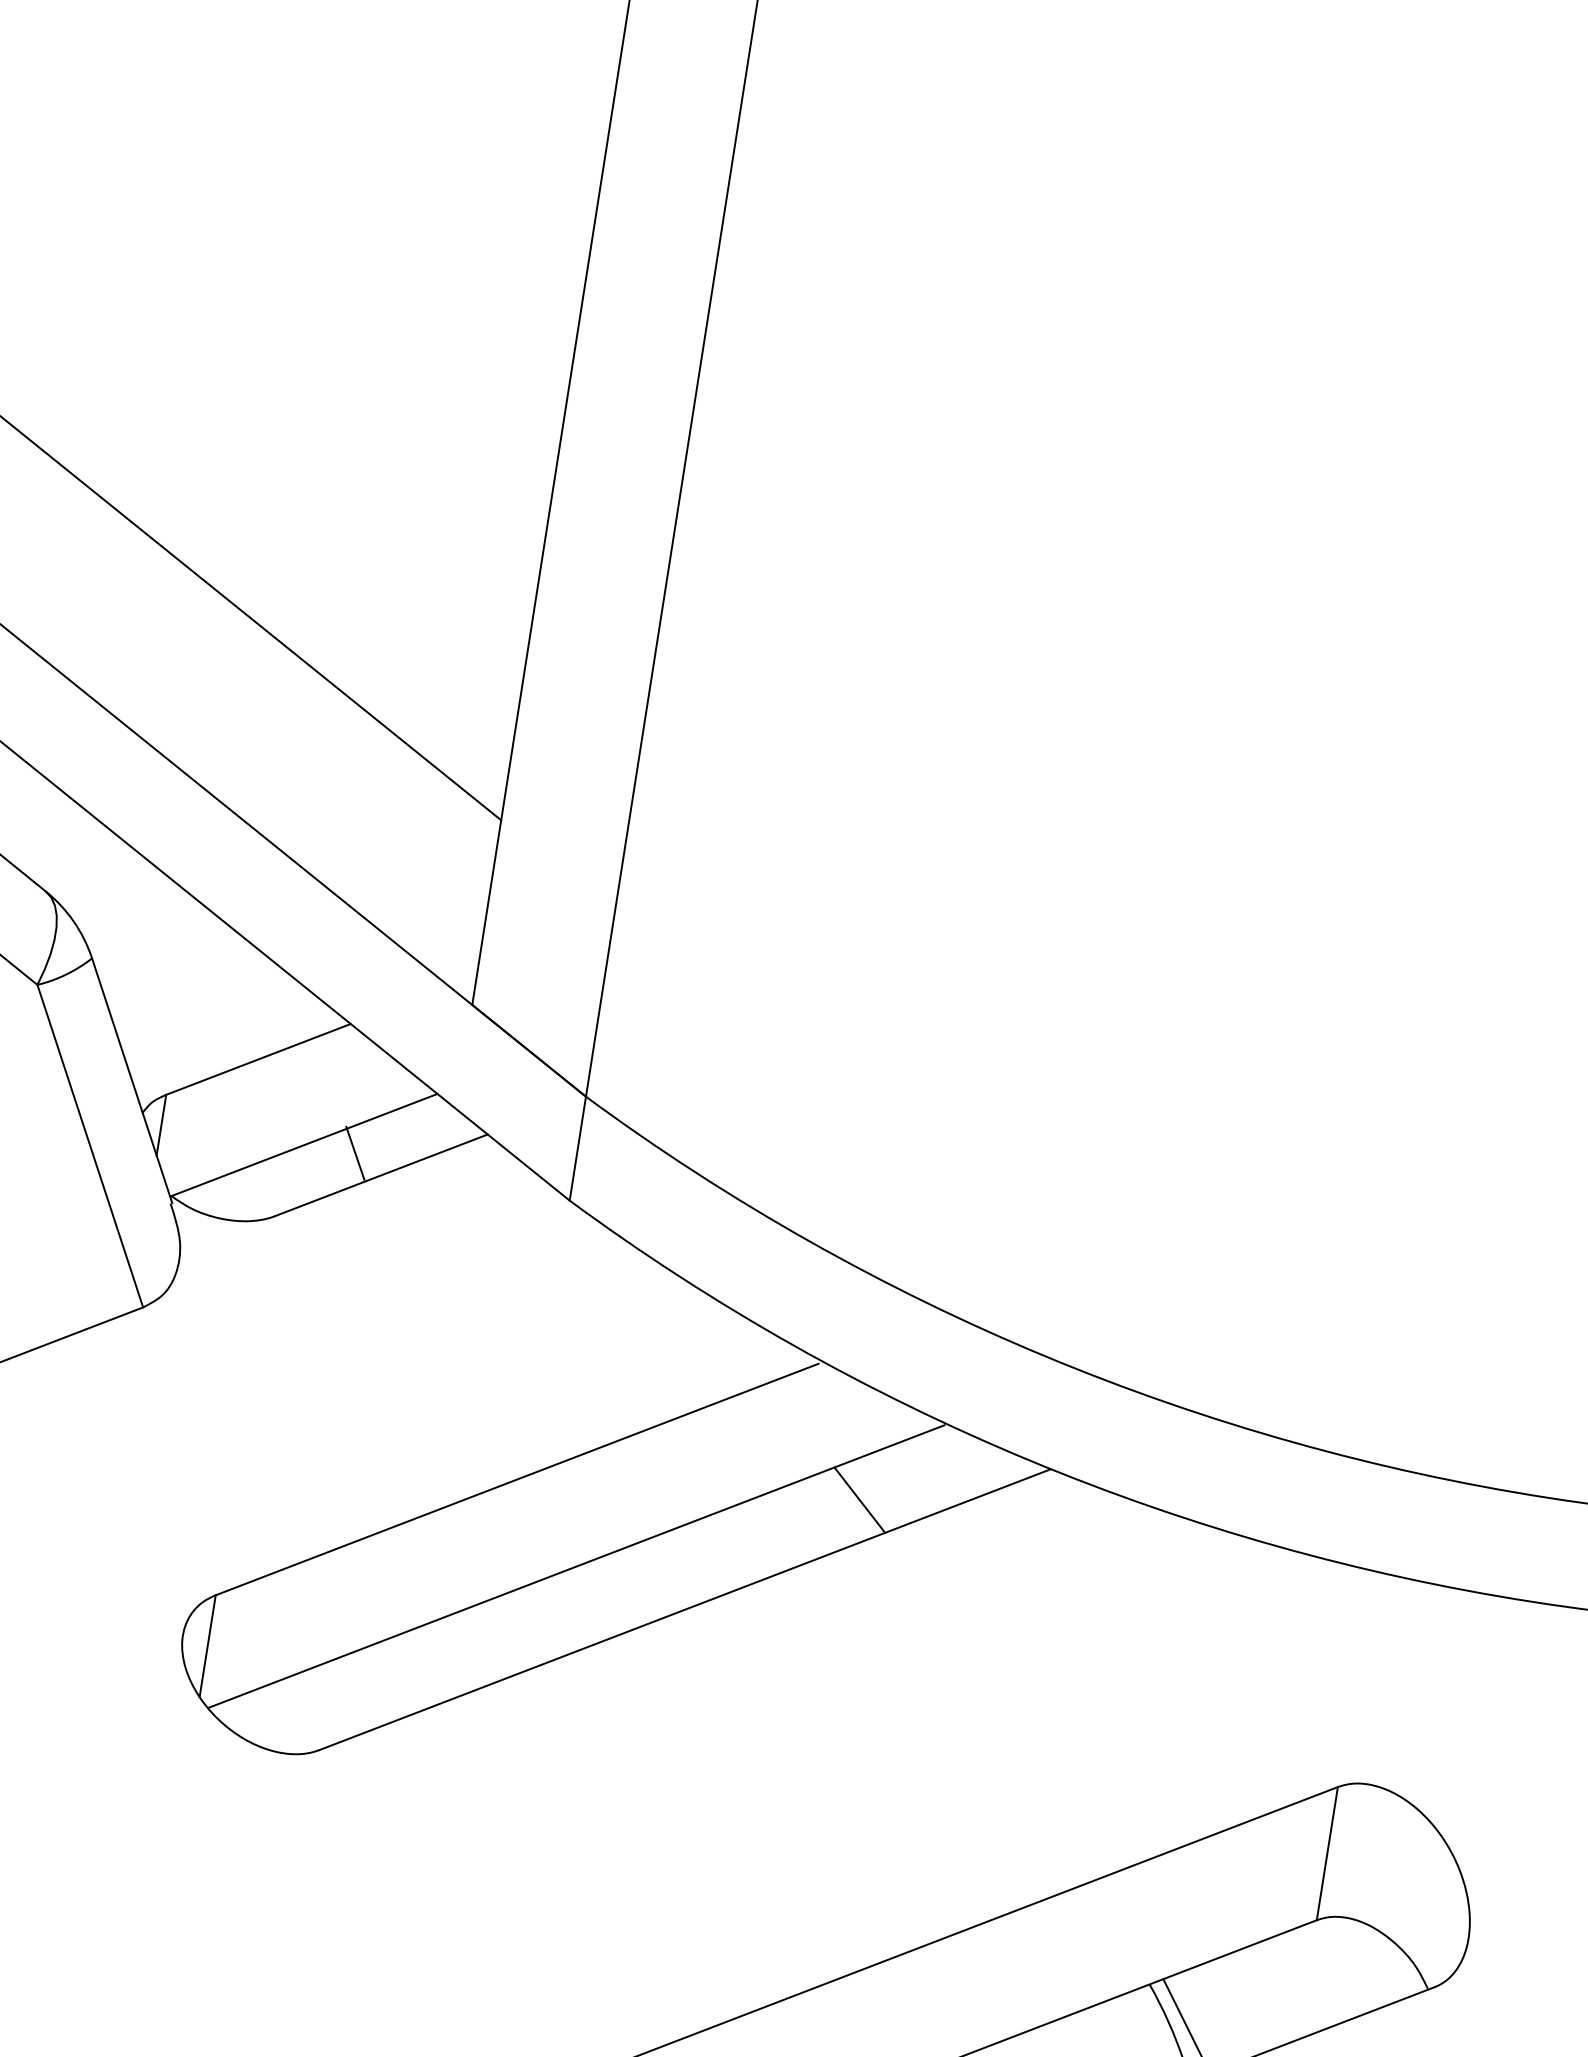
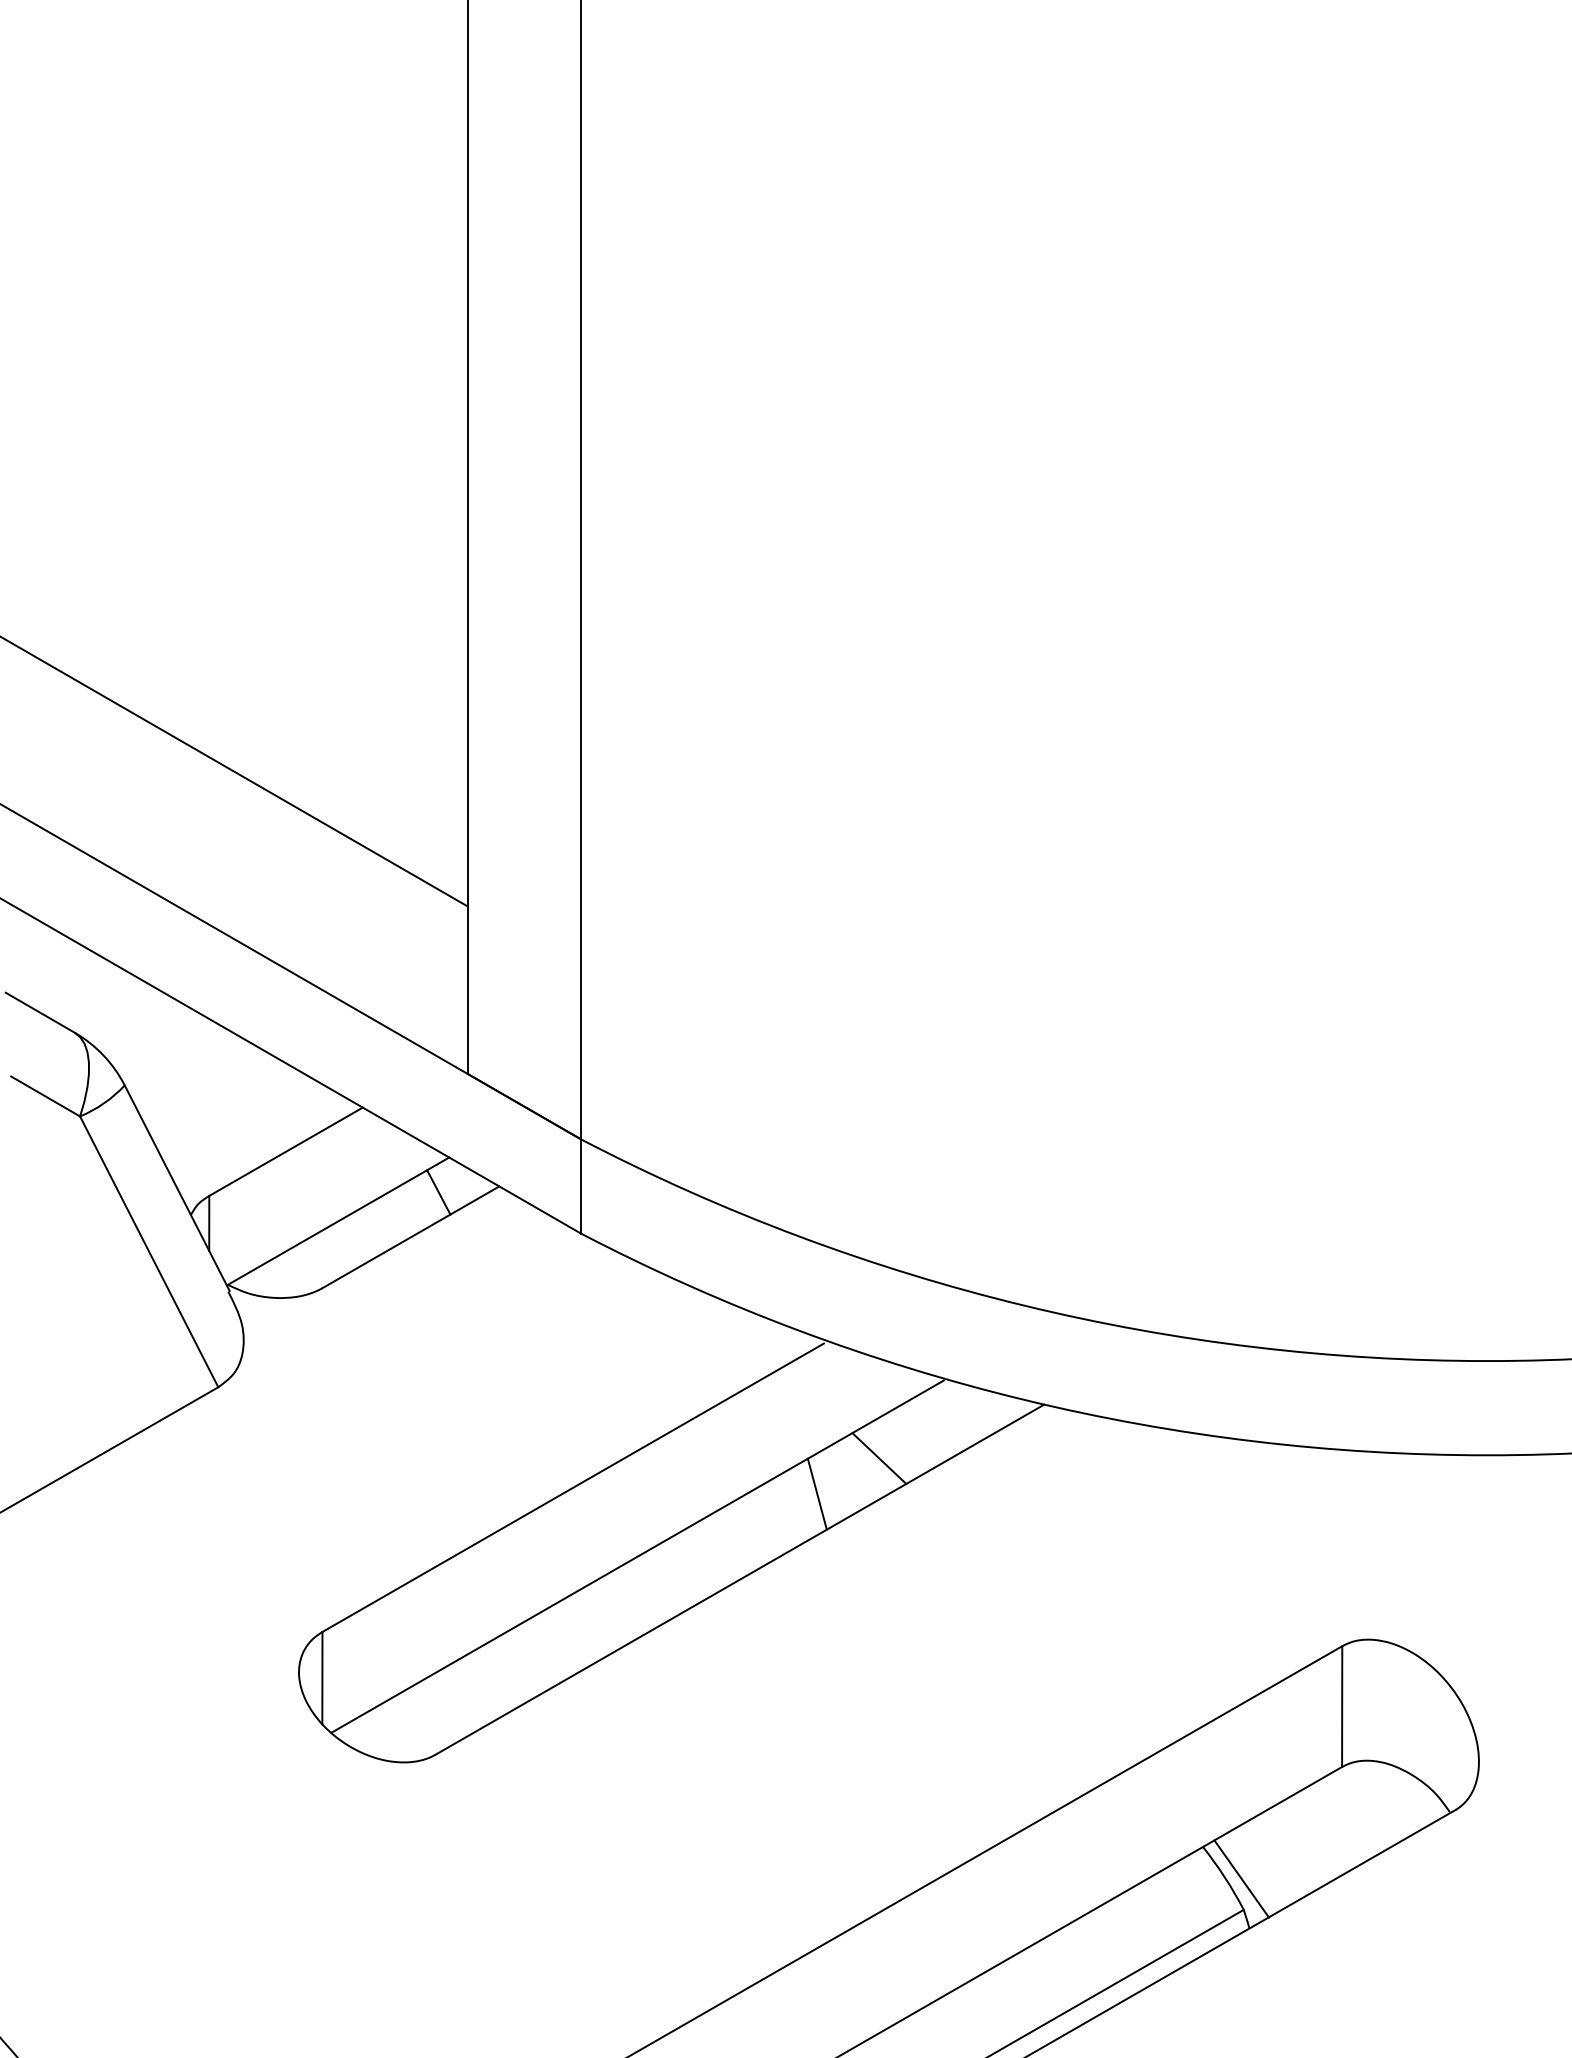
line: (355, 1153) -> (438, 1192), moved
line: (784, 1527) -> (816, 1493), added

